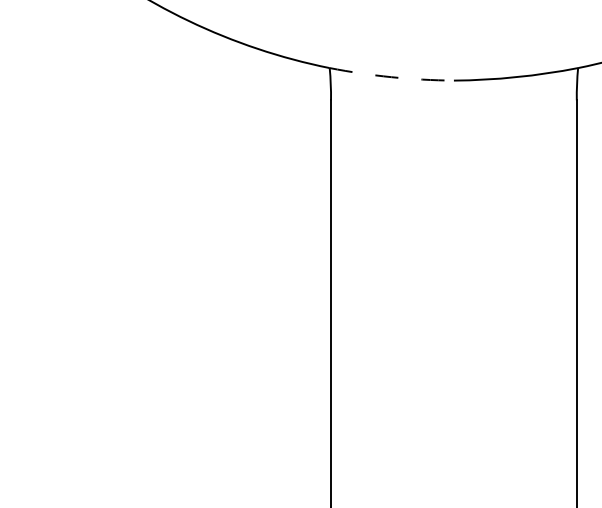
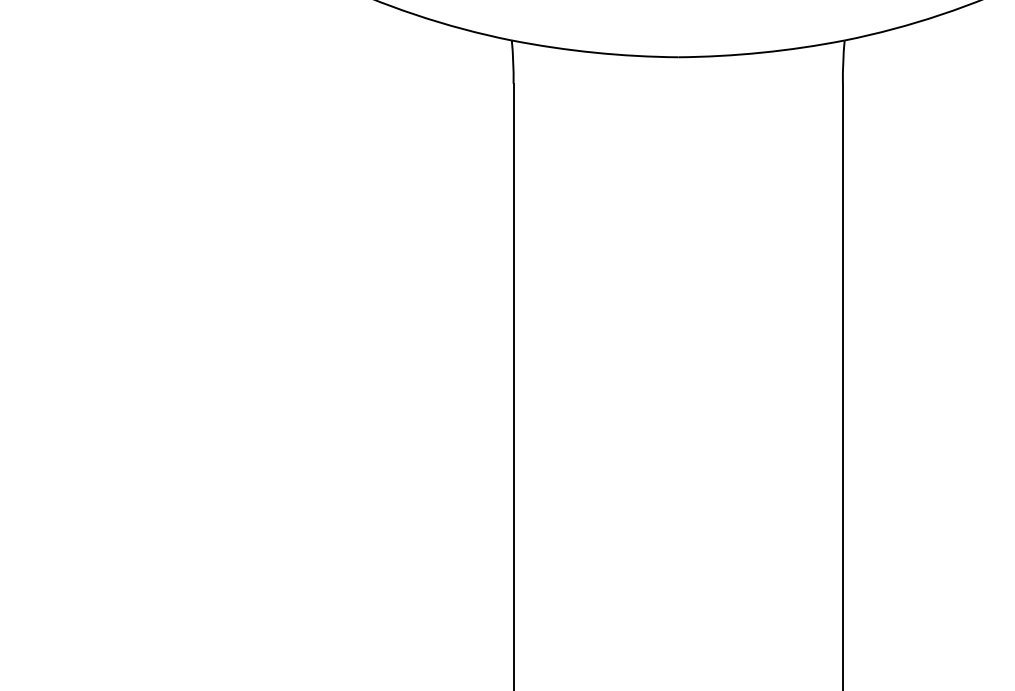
arc: (391, 77) -> (594, 52), dashed -> solid

